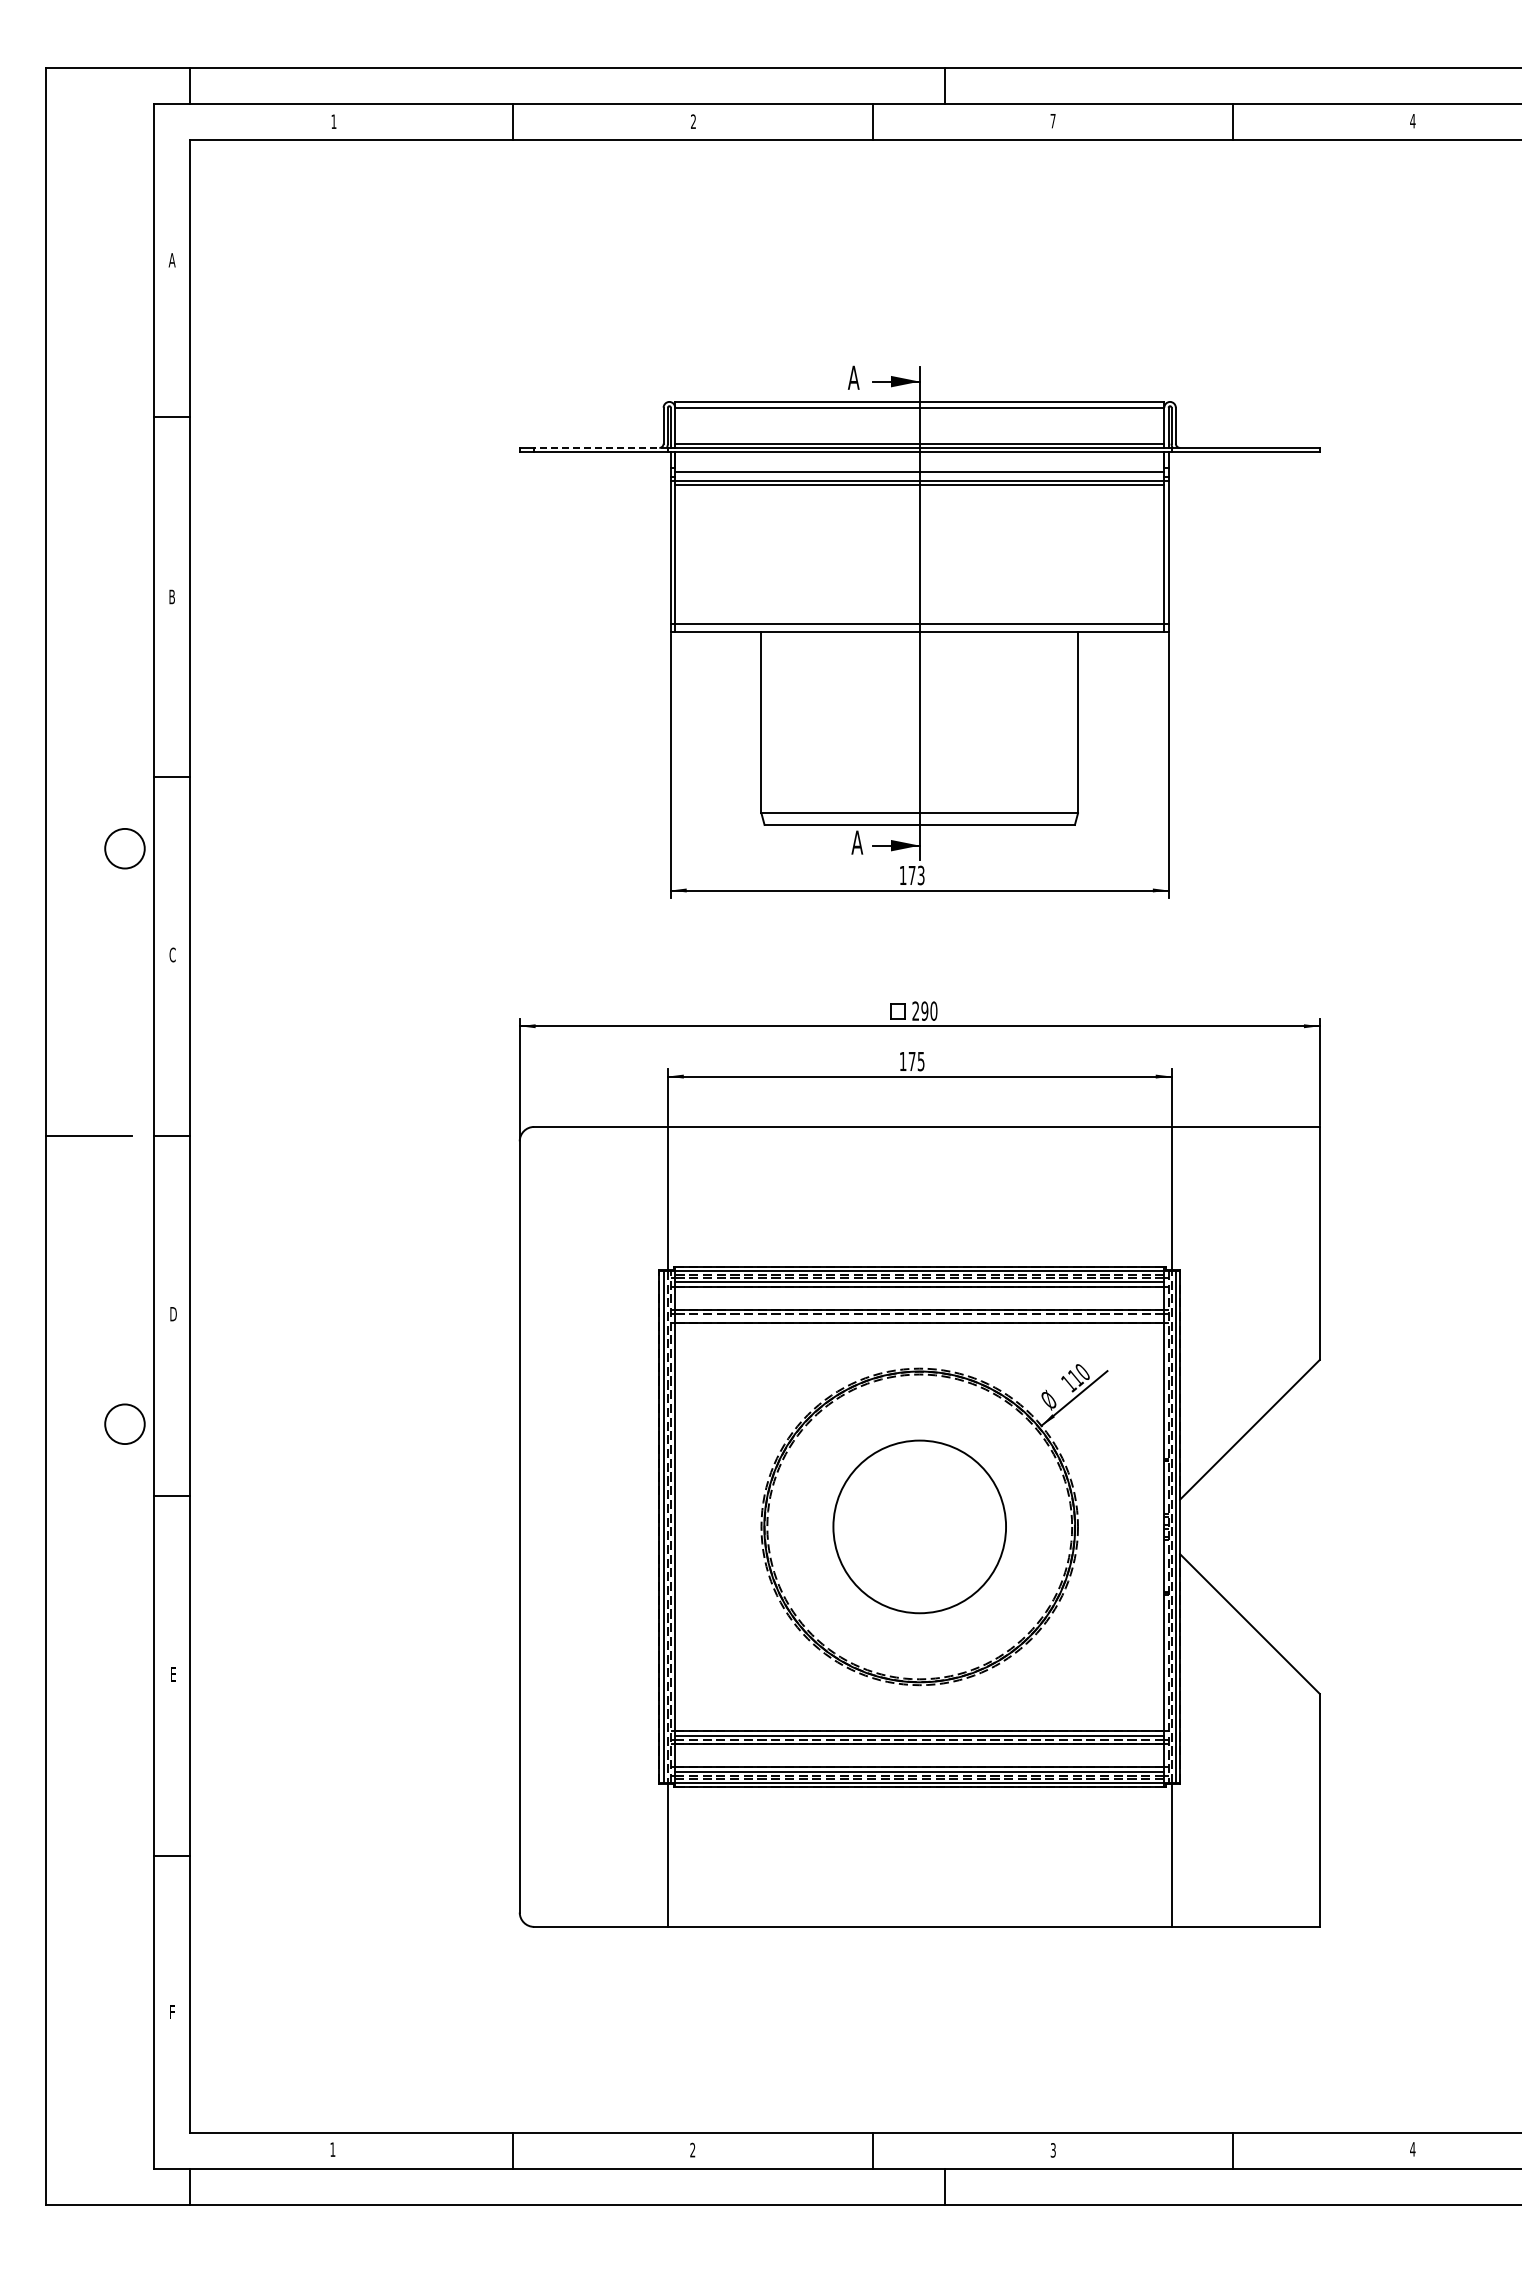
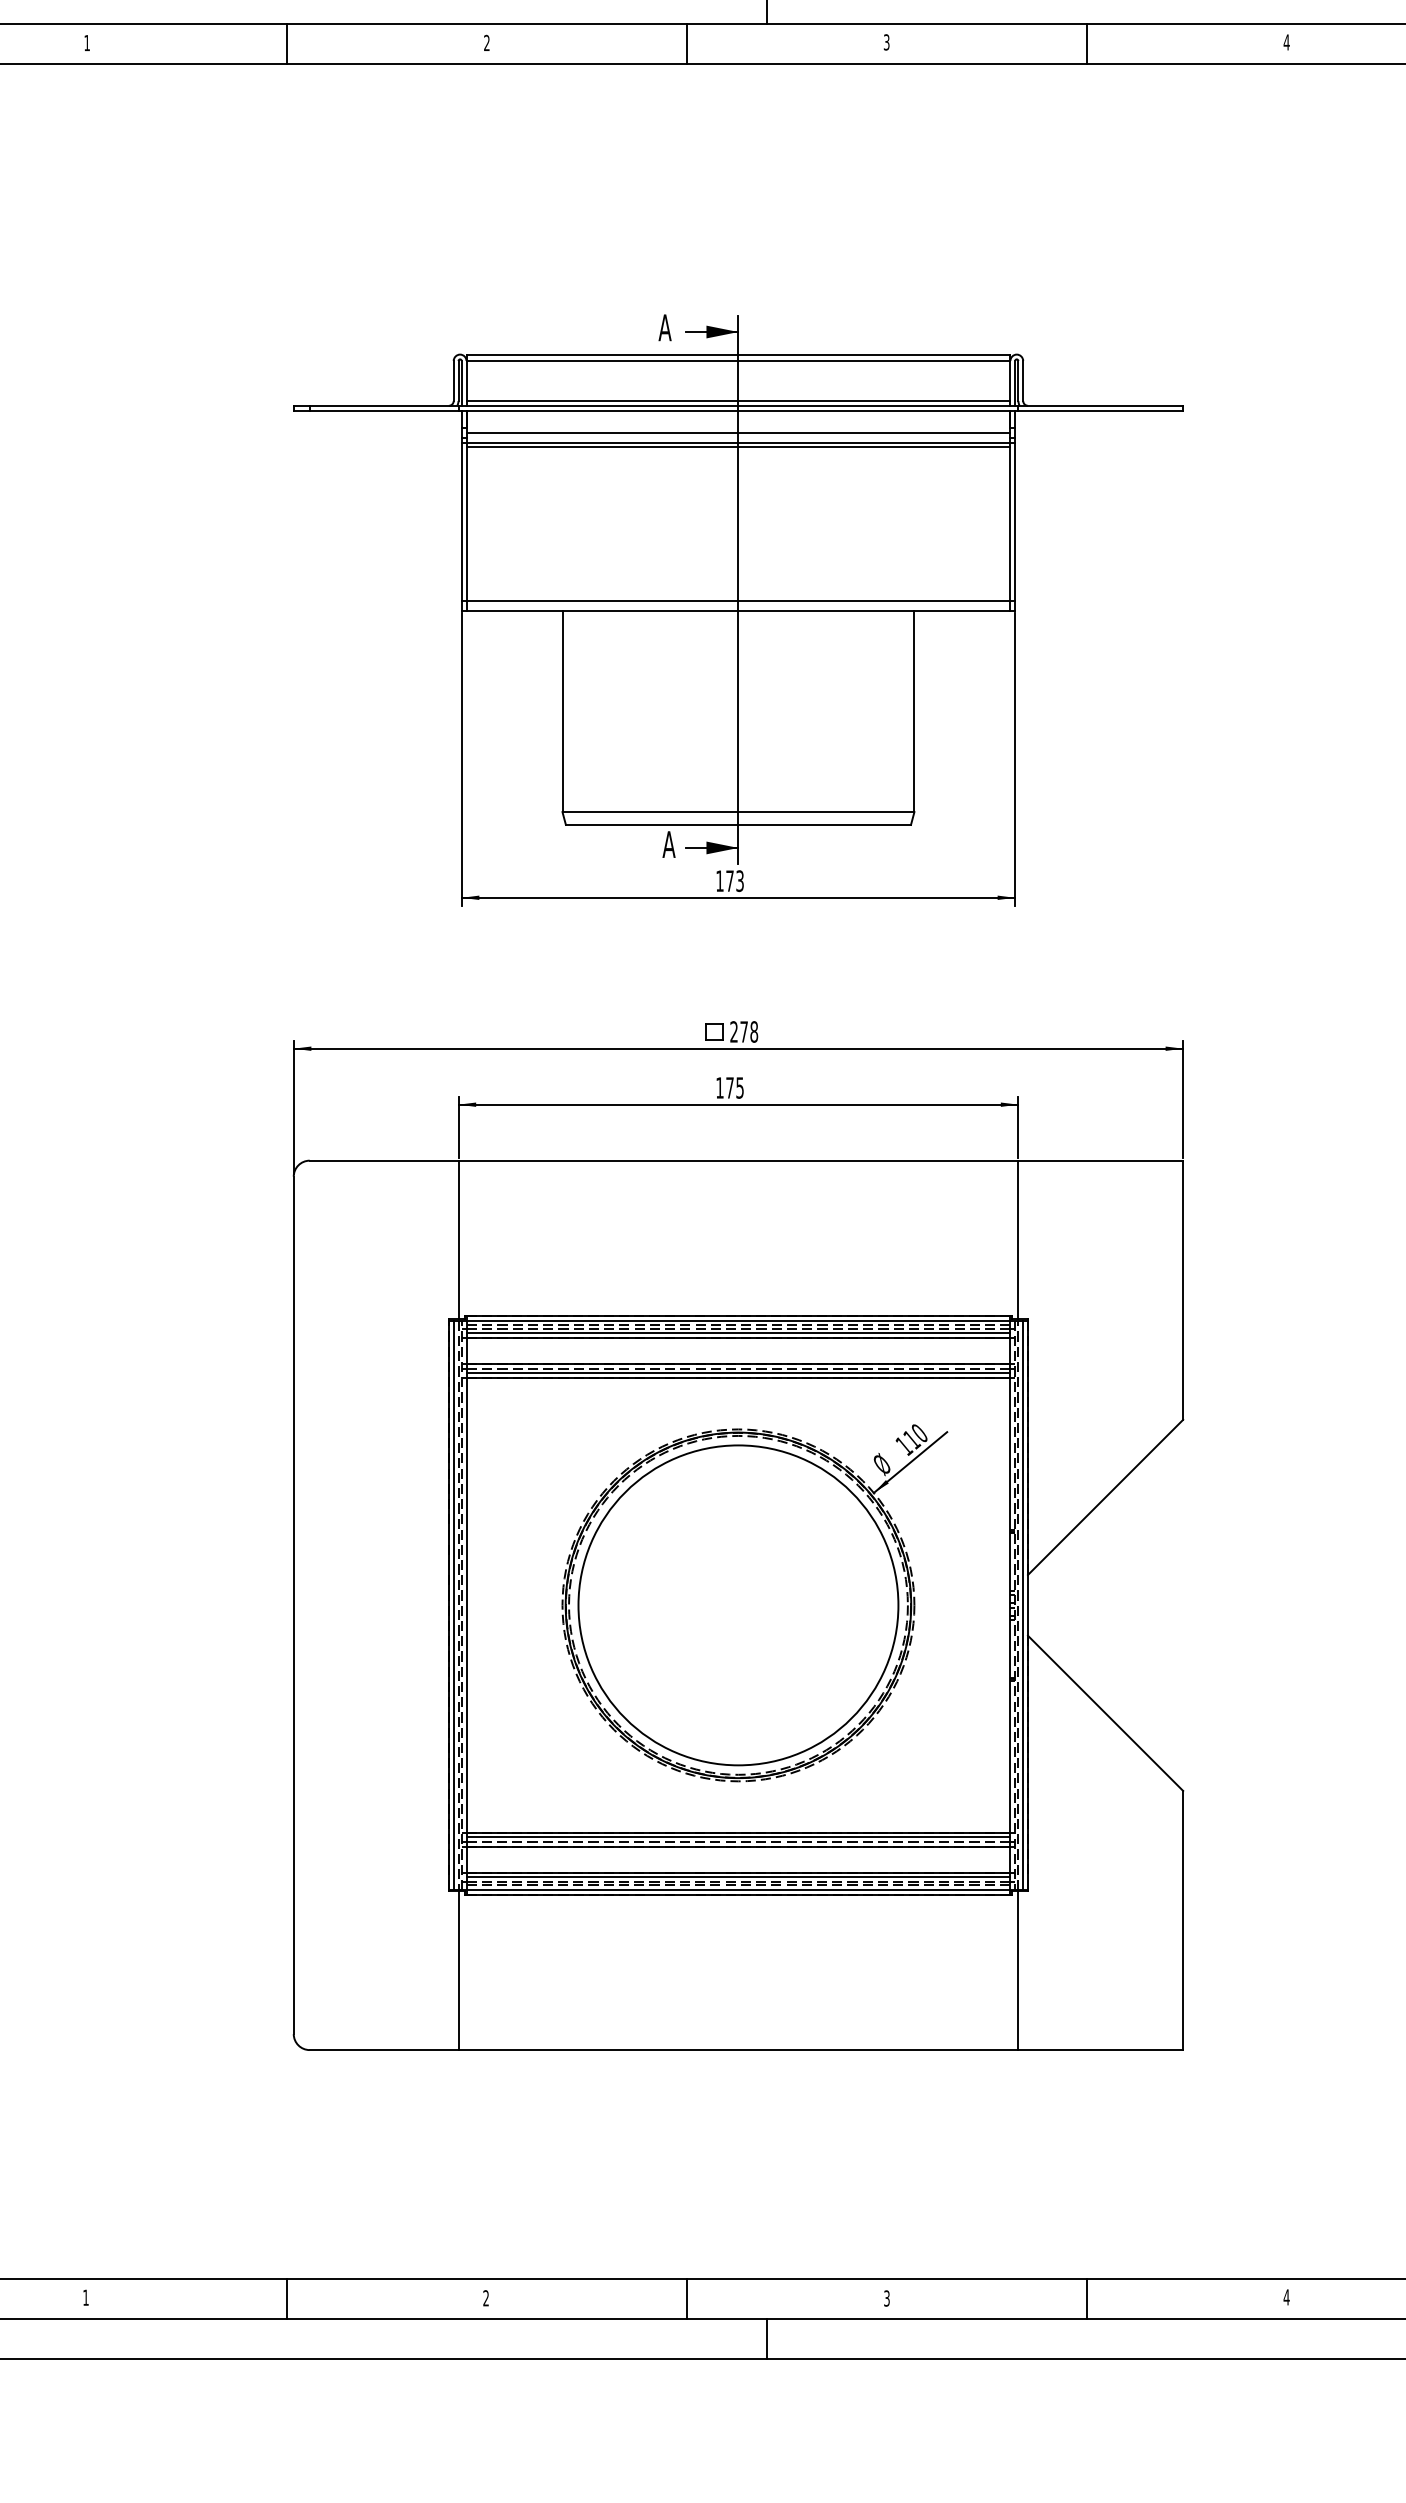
text: (1052, 120) -> (886, 41), 7 -> 3
line: (601, 447) -> (384, 405), dashed -> solid
text: (929, 1010) -> (749, 1031), 290 -> 278
line: (919, 1318) -> (738, 1373), added
circle: (919, 1526) -> (738, 1604), size x1.67

